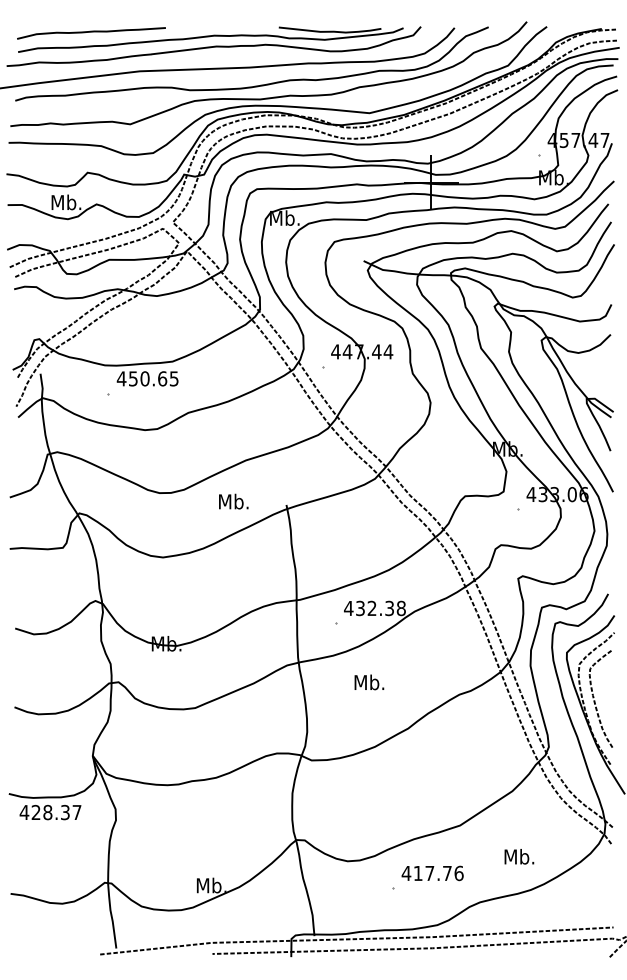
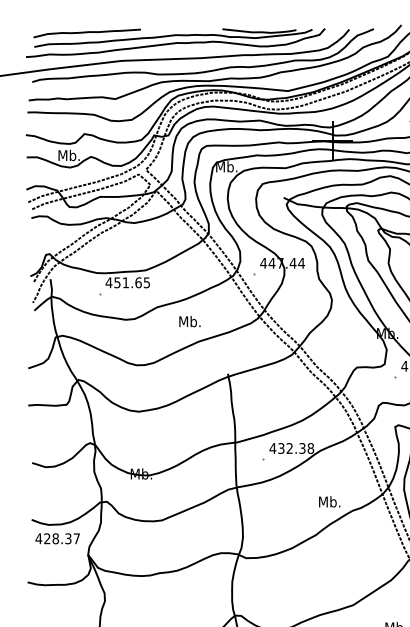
text: (144, 378) -> (125, 282), 450.65 -> 451.65
text: (233, 501) -> (189, 321), moved
text: (369, 682) -> (329, 501), moved
text: (50, 812) -> (57, 538), moved

